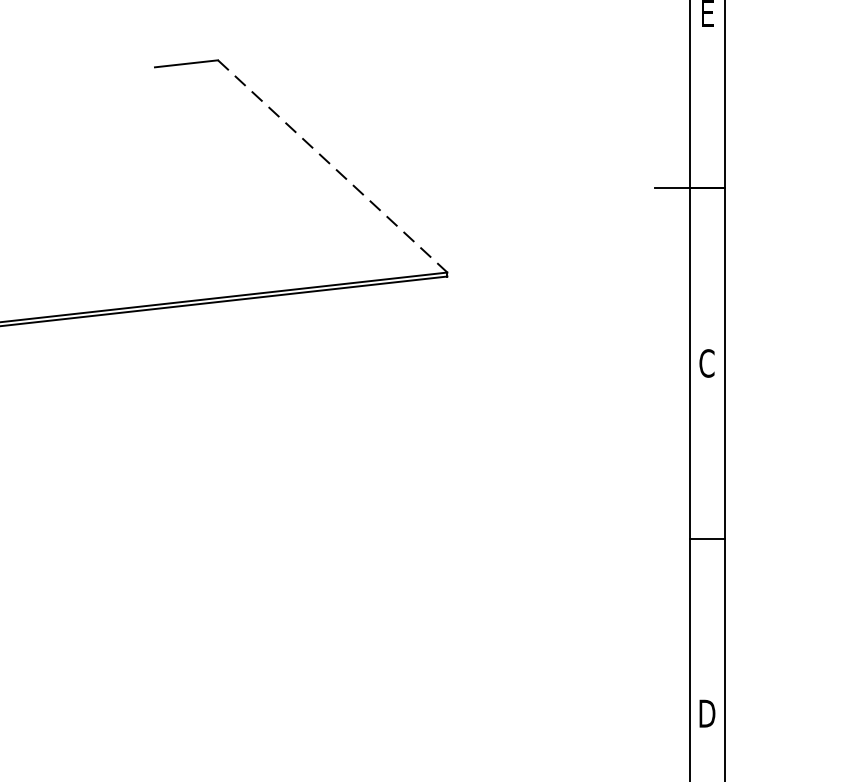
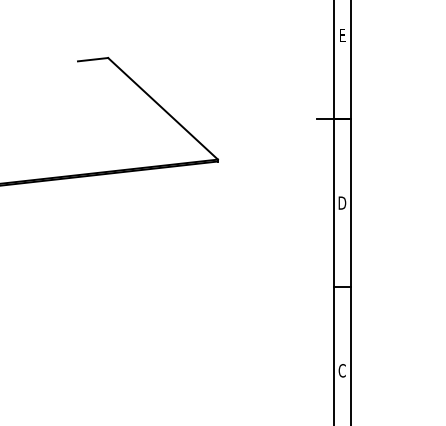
line: (333, 165) -> (163, 108), dashed -> solid
text: (707, 362) -> (342, 202), C -> D
text: (707, 713) -> (342, 370), D -> C

